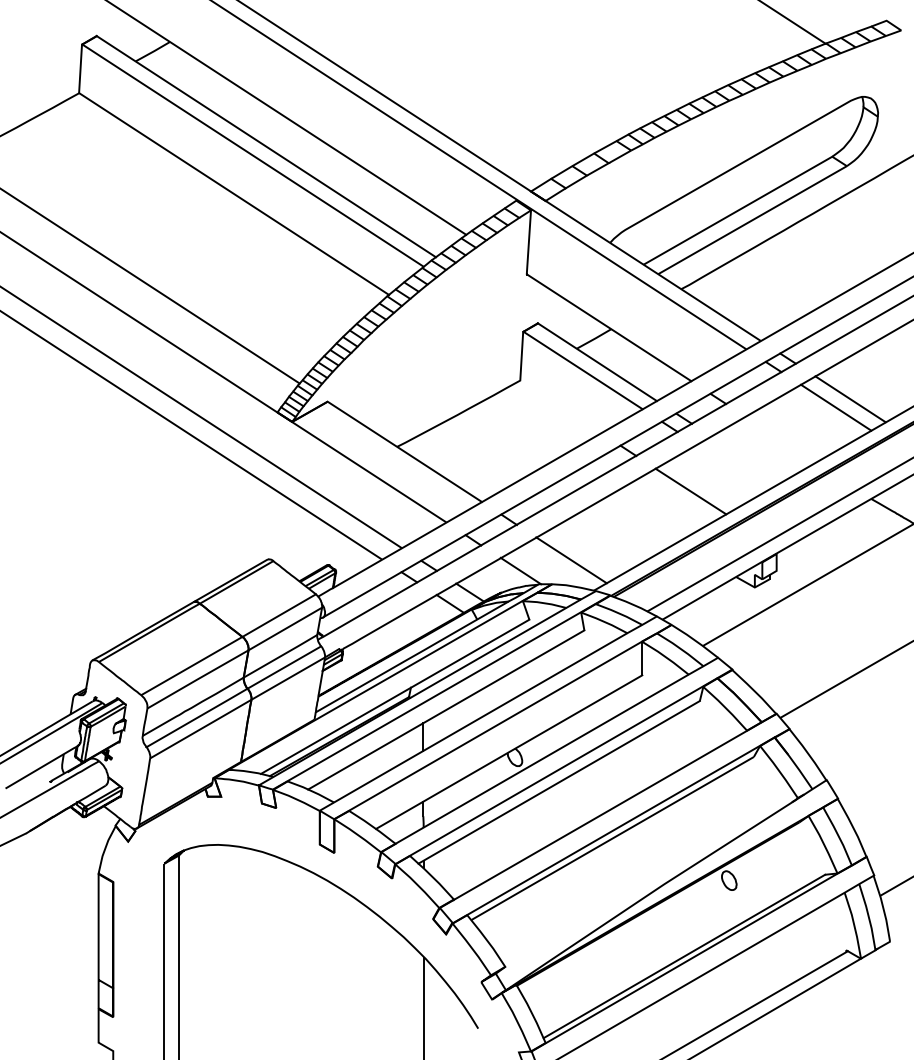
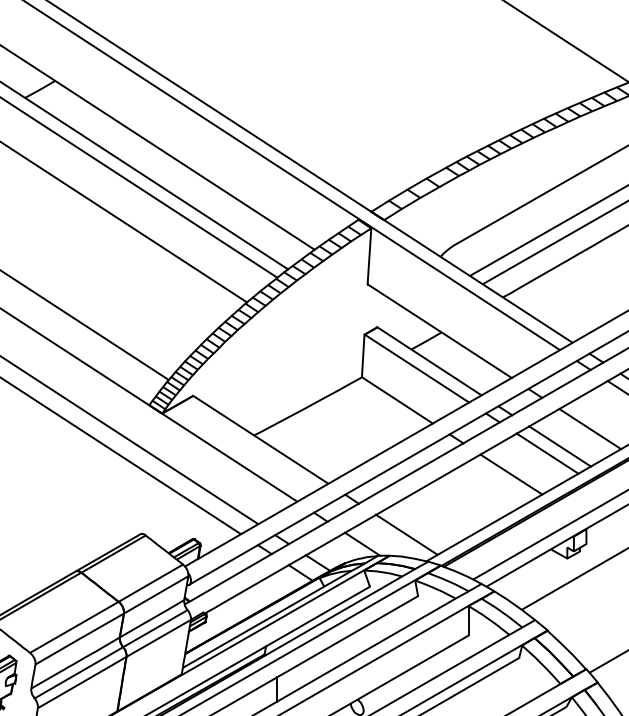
line: (560, 406) -> (397, 400), added
line: (780, 439) -> (589, 428), added
line: (746, 459) -> (560, 446), added
line: (731, 467) -> (546, 453), added

